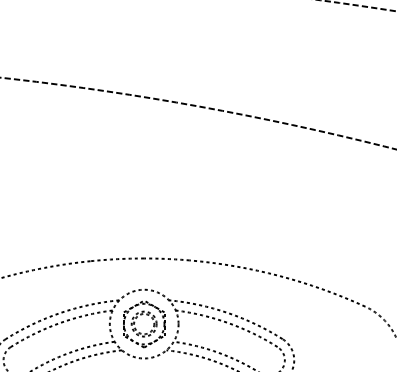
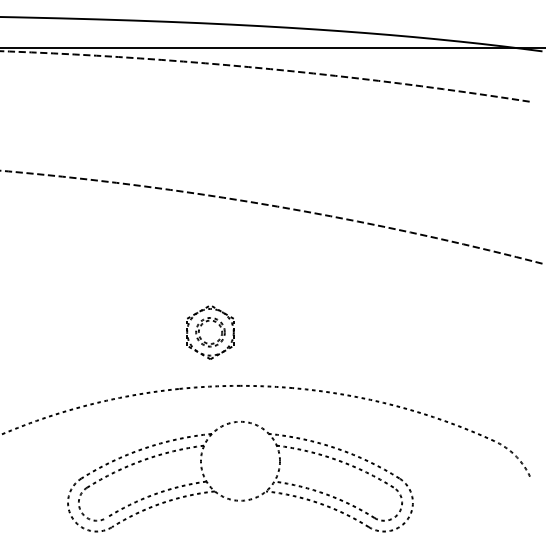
part: (145, 333) -> (212, 342), moved

